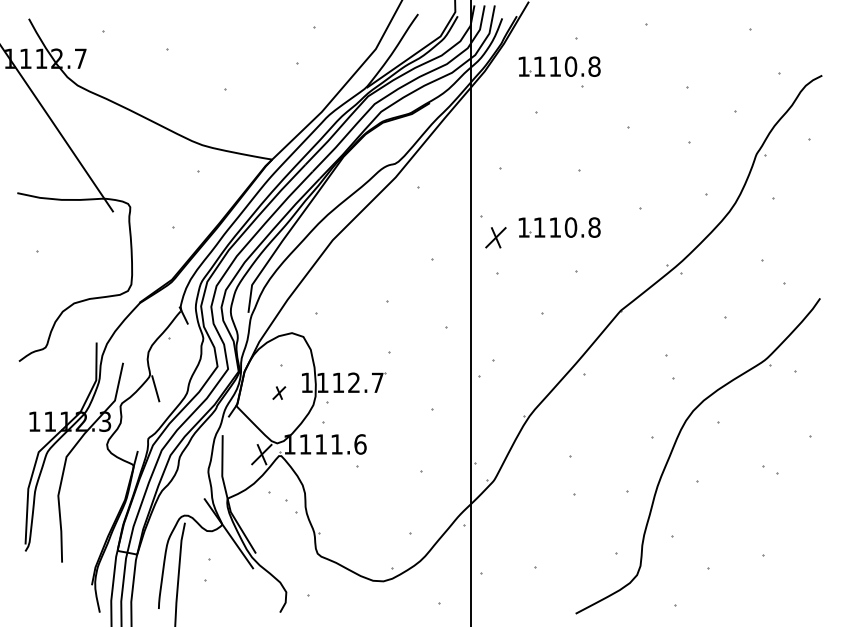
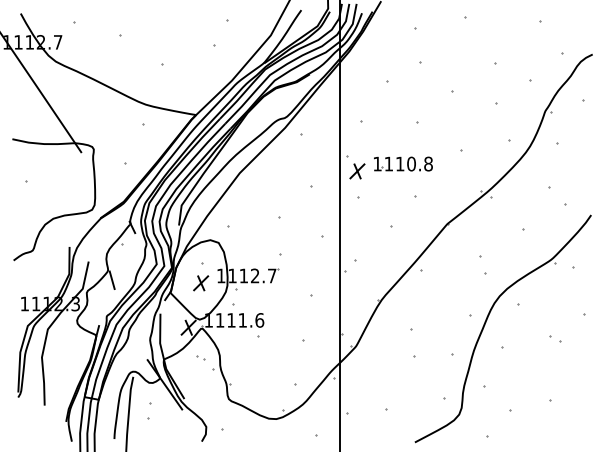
part: (559, 65) -> (403, 47), removed
part: (279, 393) -> (201, 283), size x1.67
part: (278, 495) -> (200, 357), size x0.62

